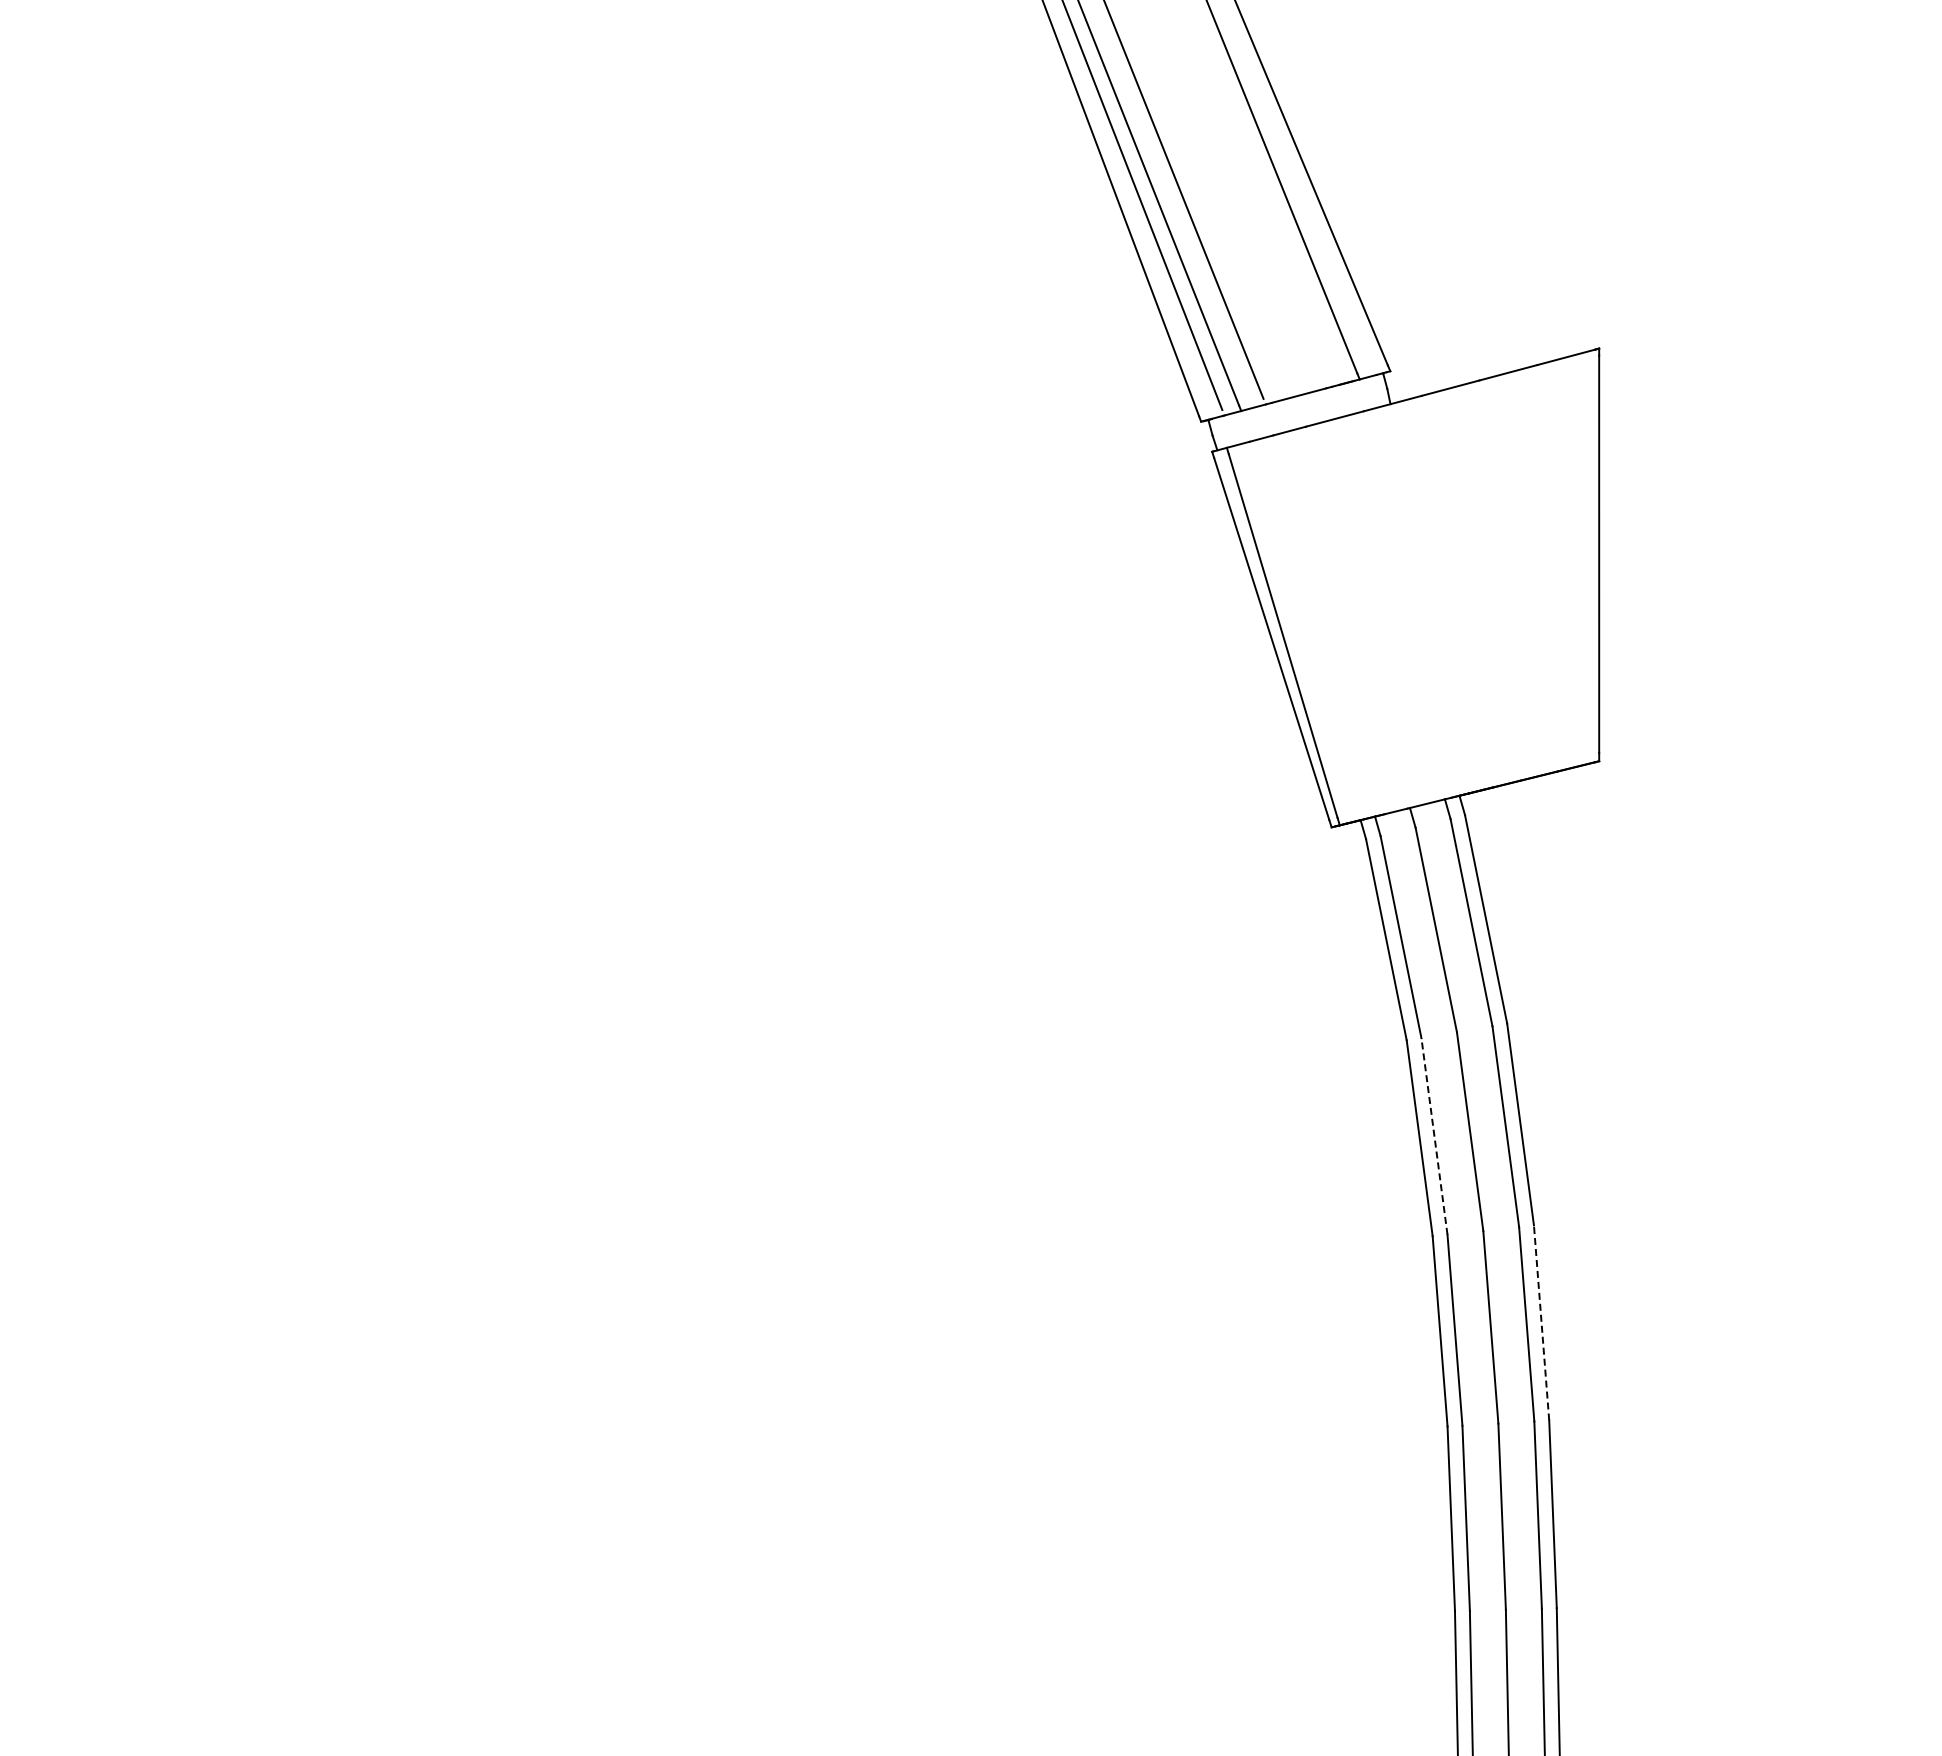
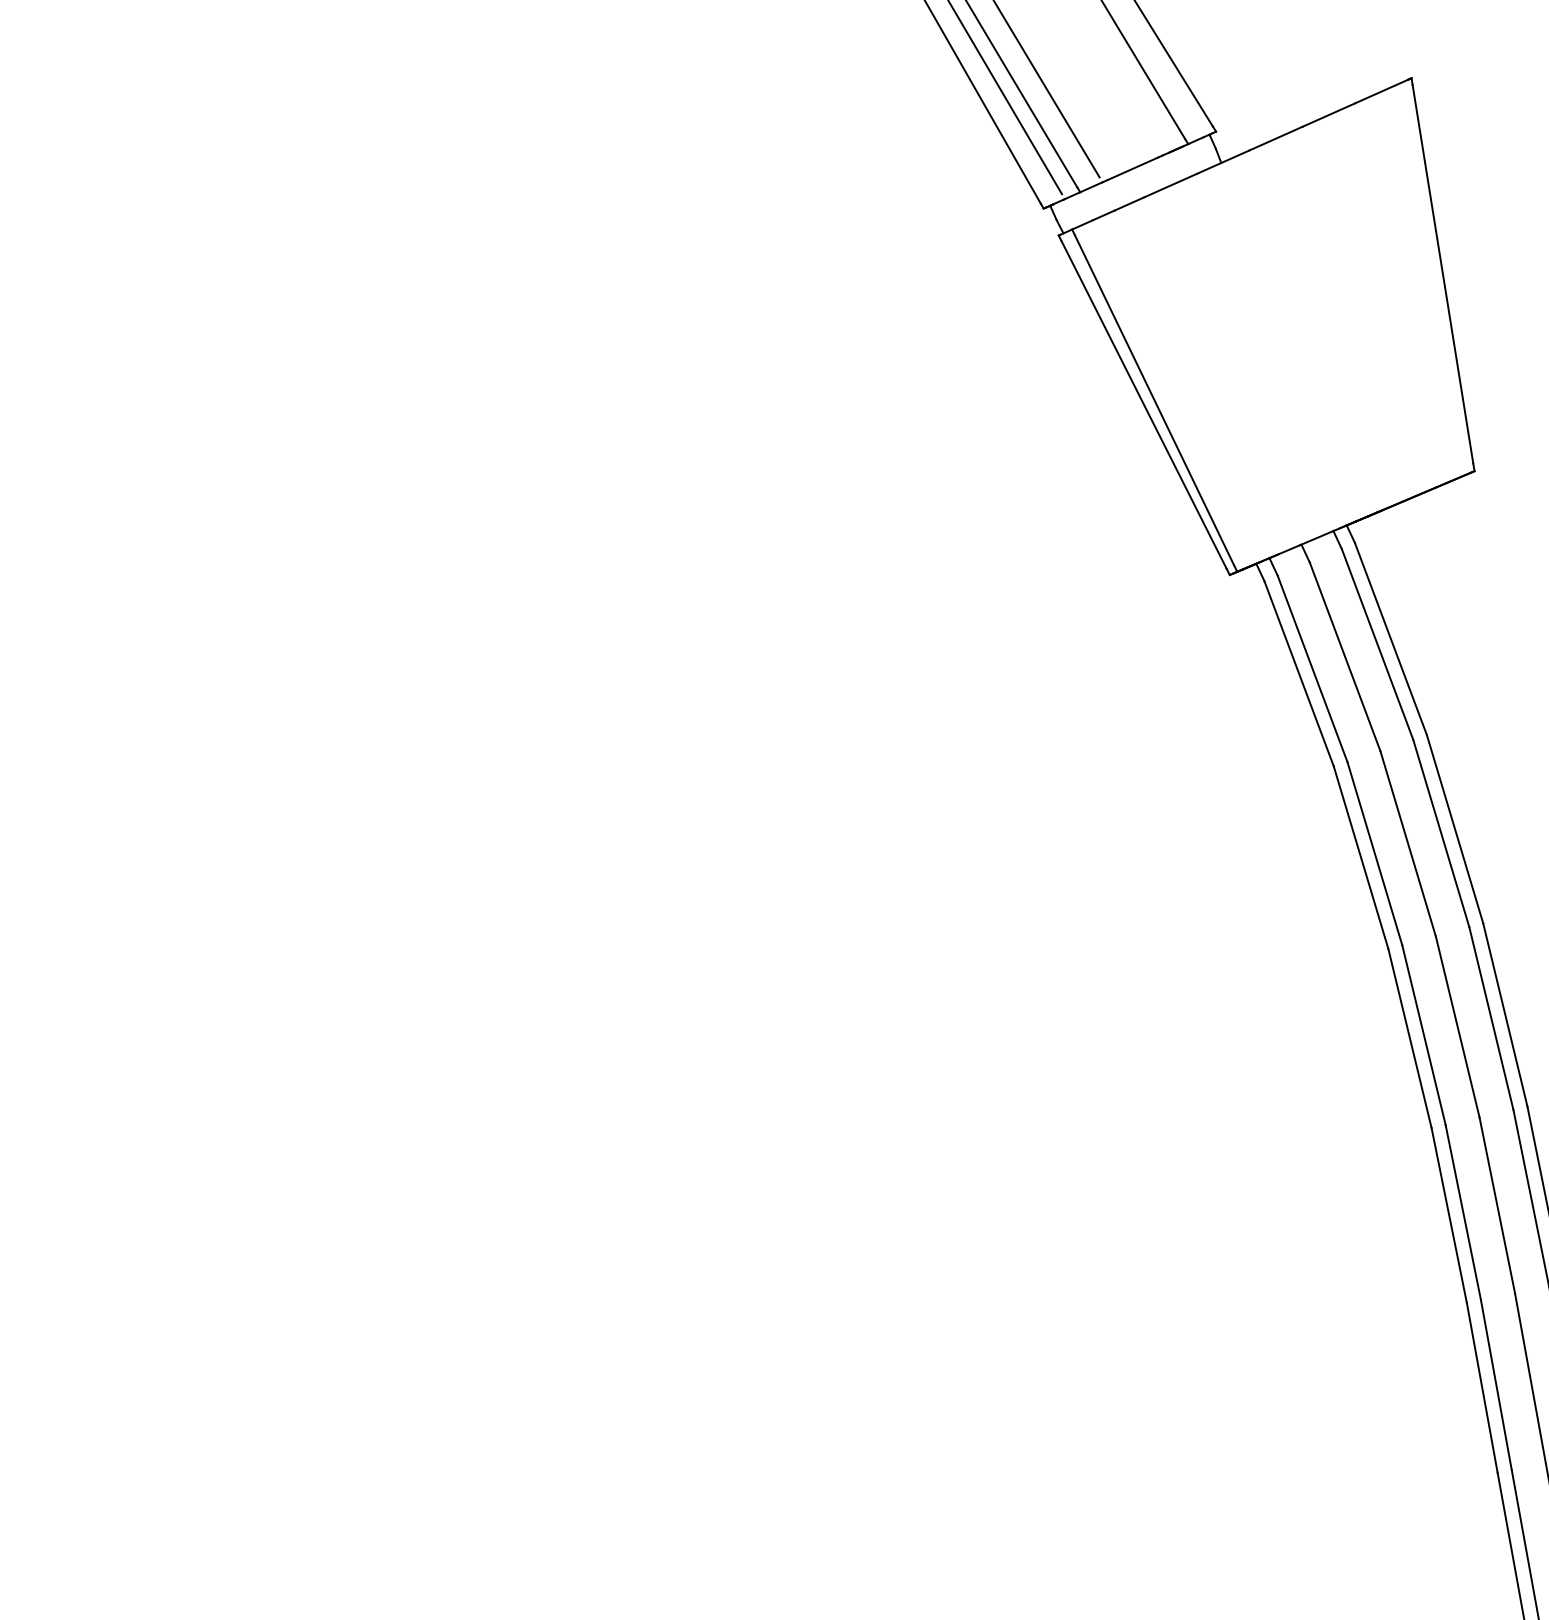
line: (1434, 1136) -> (1374, 853), dashed -> solid
line: (1541, 1322) -> (1505, 1014), dashed -> solid

